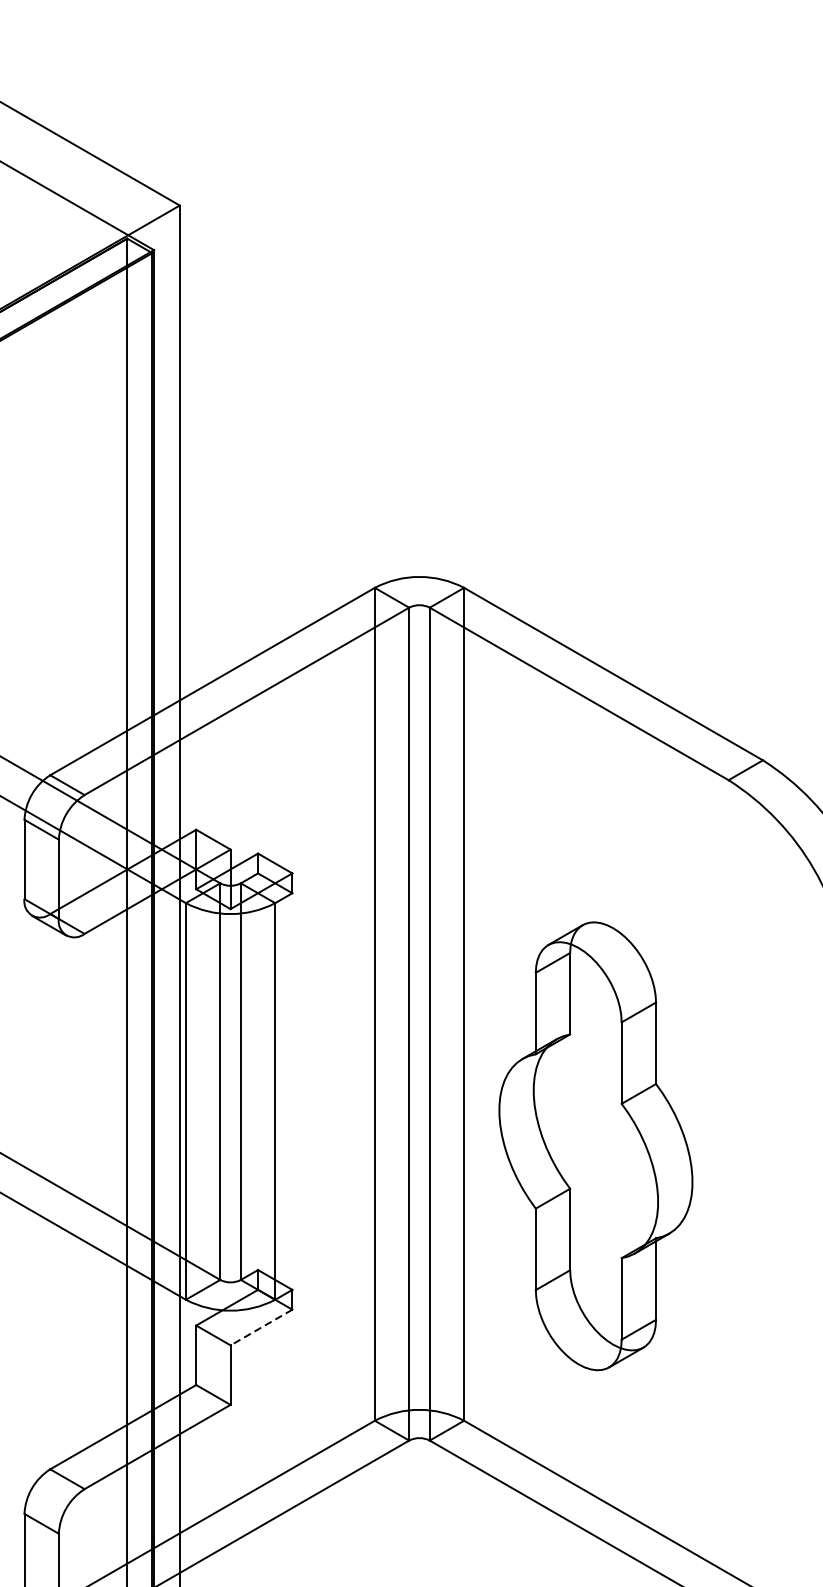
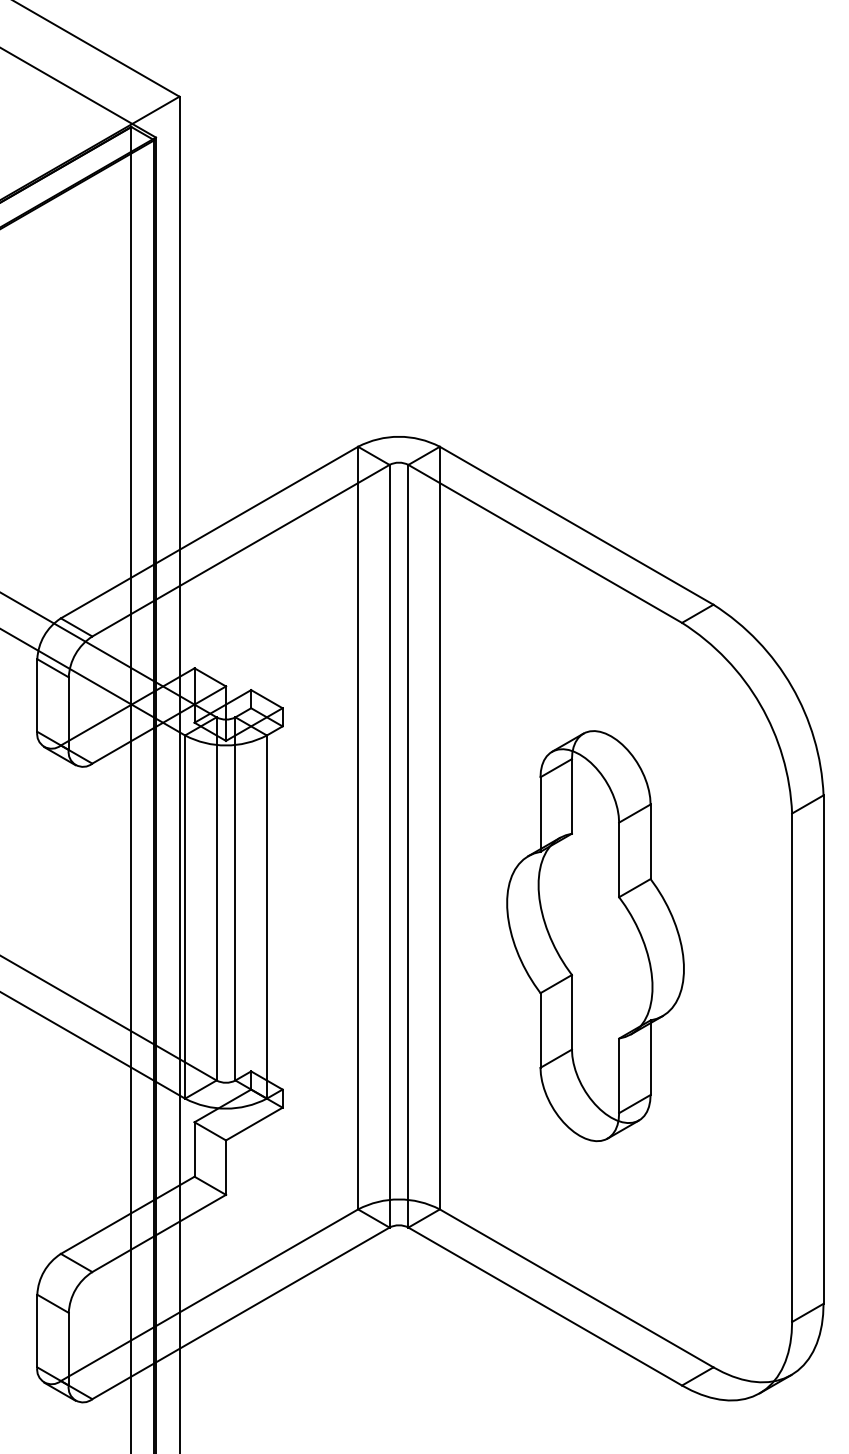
part: (595, 1146) -> (595, 936), moved
line: (261, 1328) -> (254, 1124), dashed -> solid

